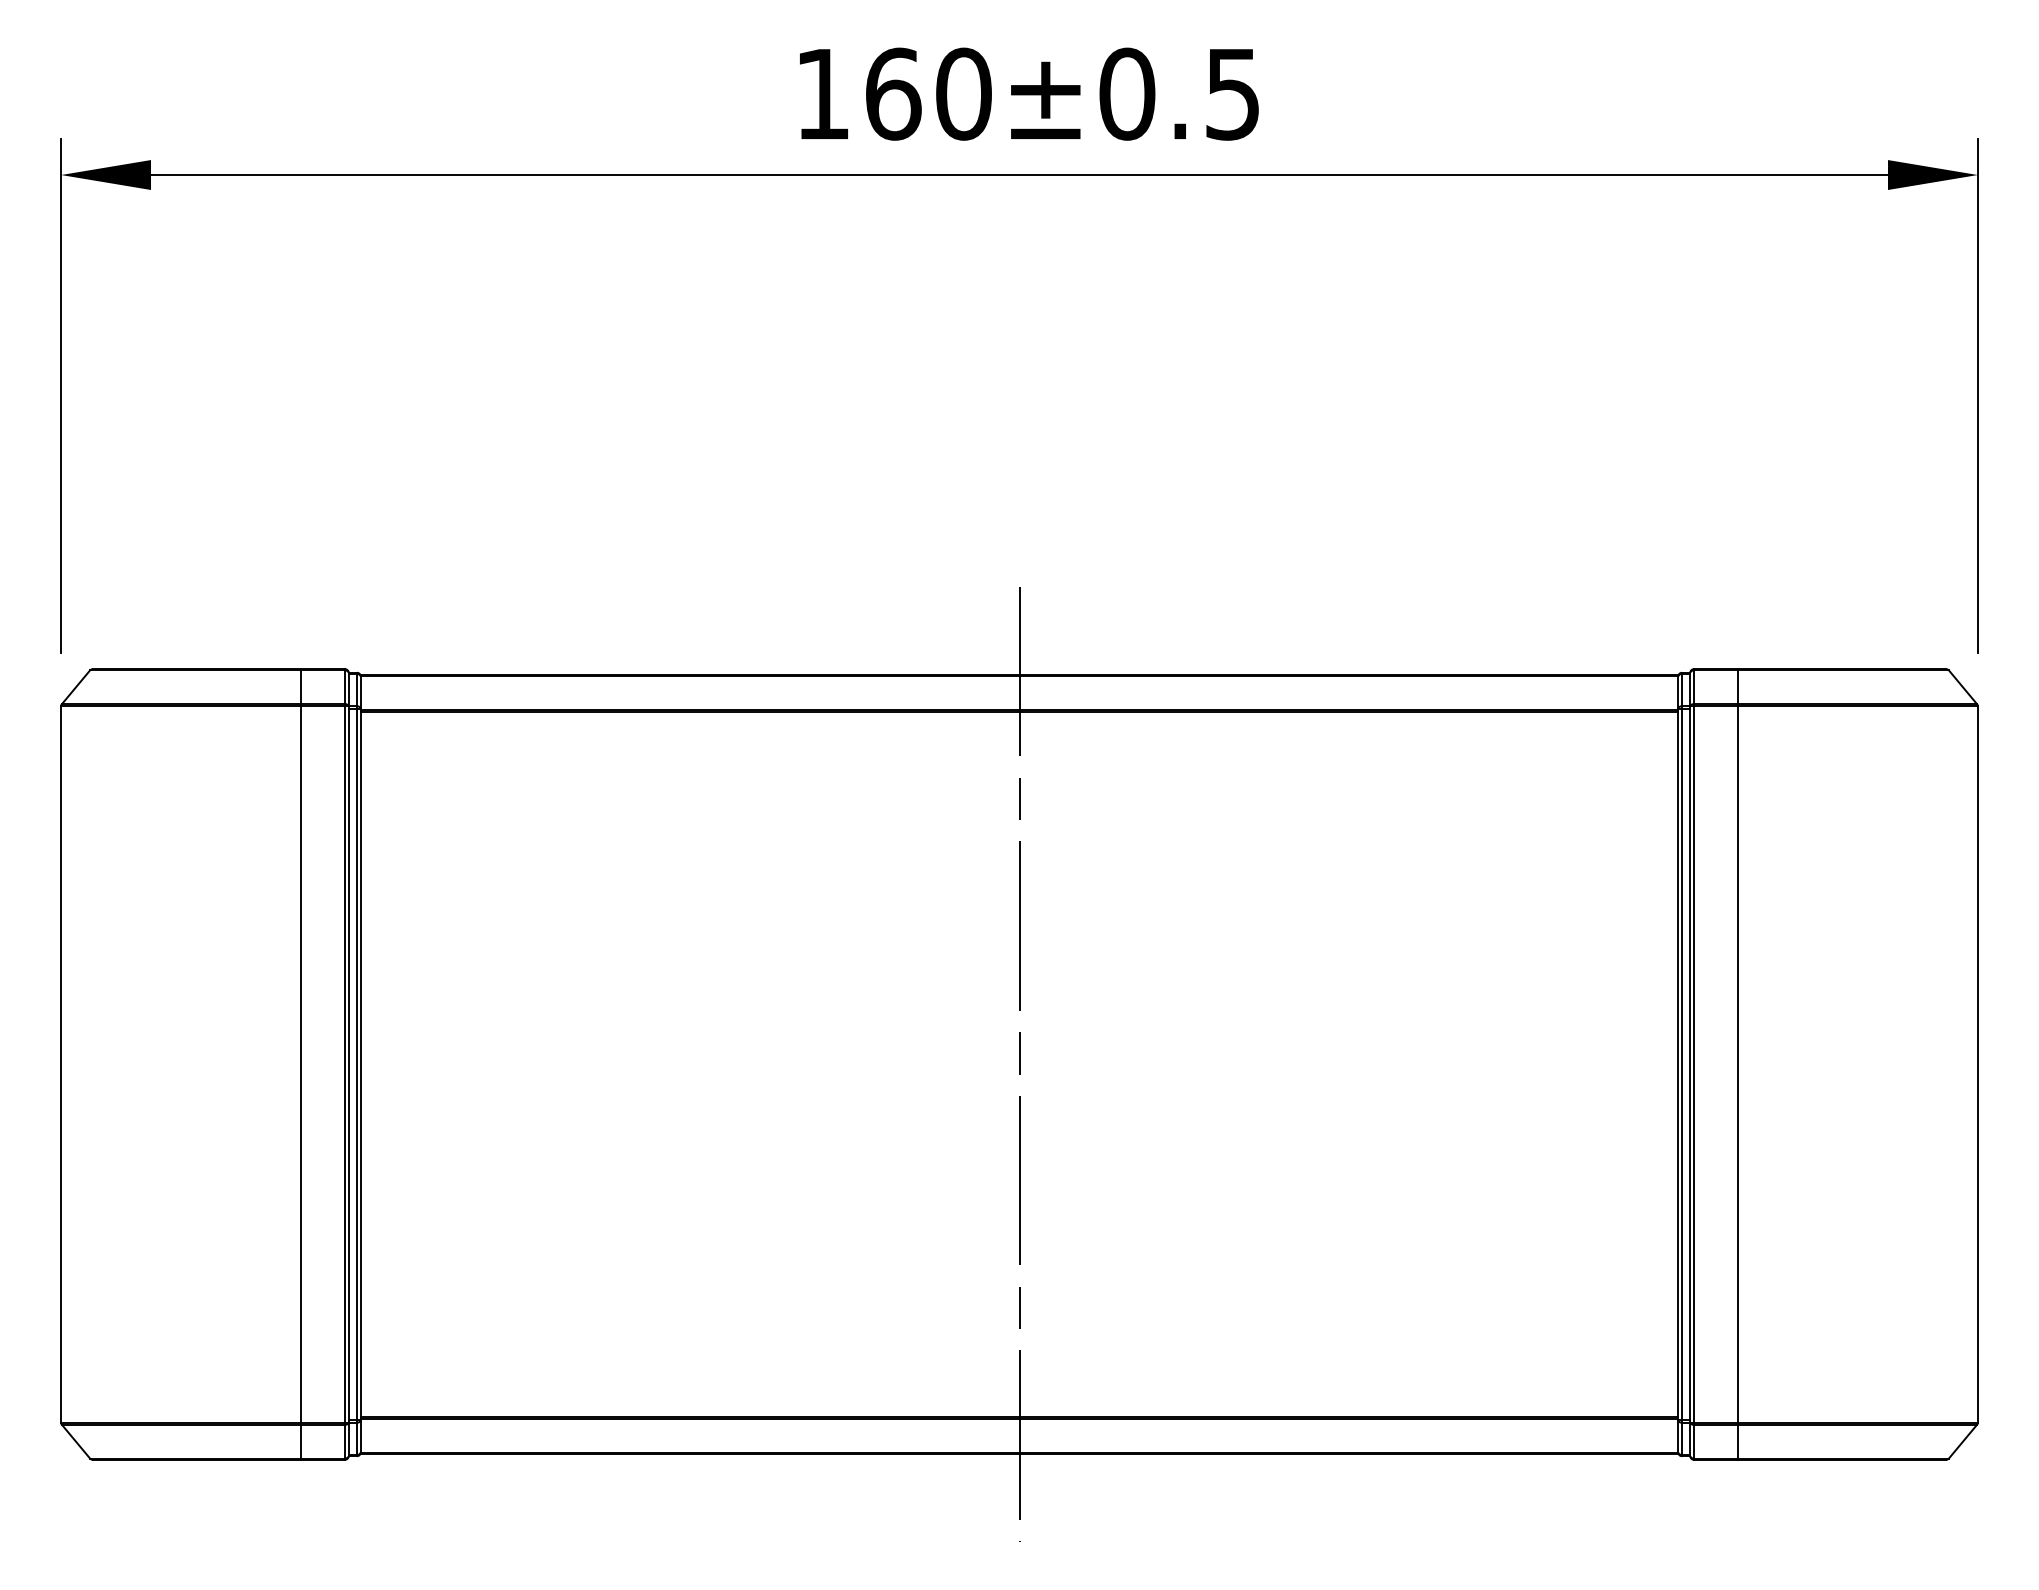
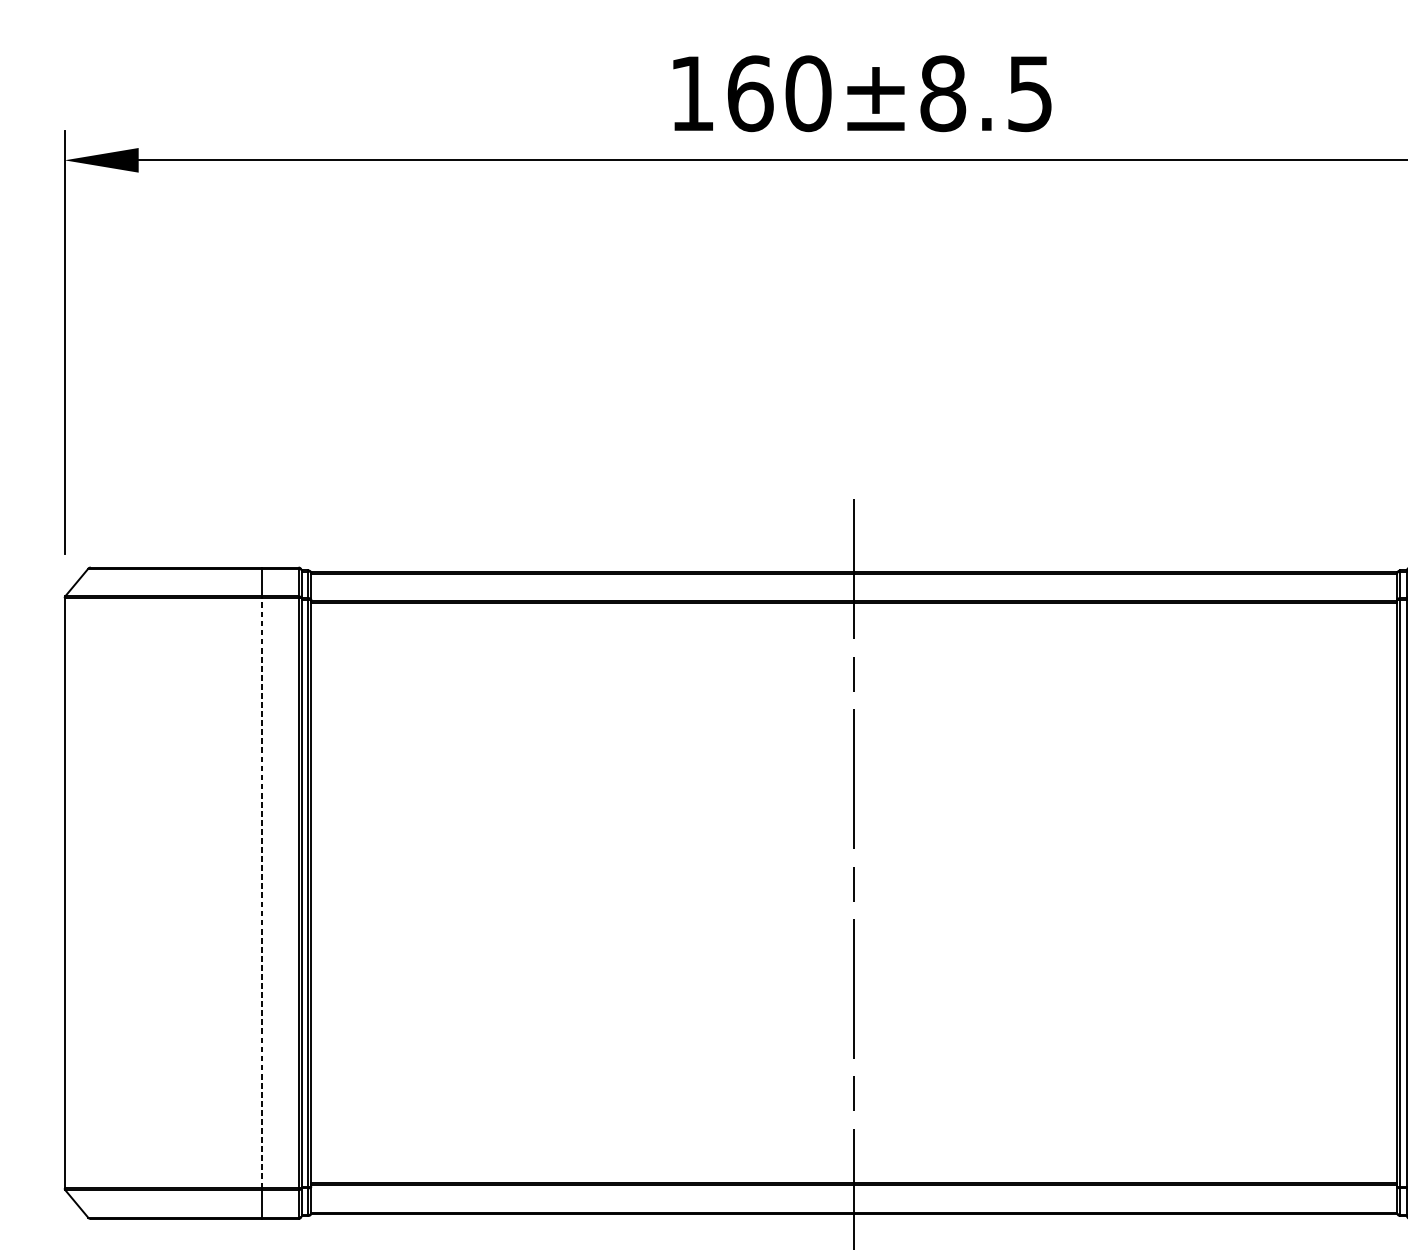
text: (1127, 94) -> (943, 93), 160±0.5 -> 160±8.5
line: (300, 1063) -> (261, 892), solid -> dashed

